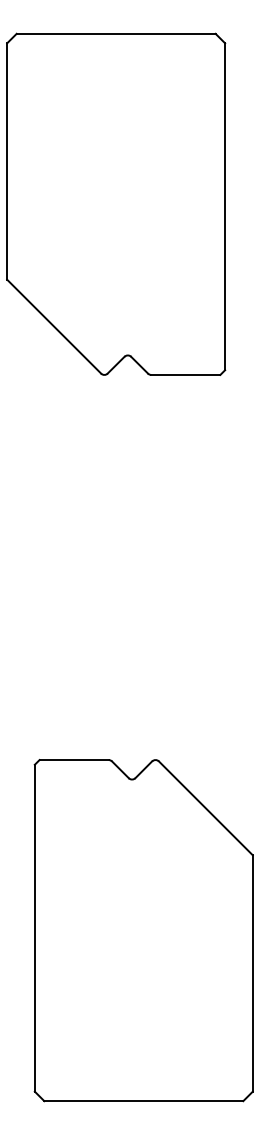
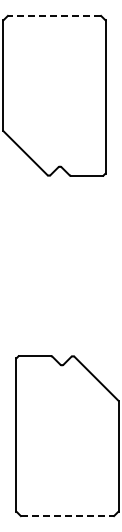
line: (116, 32) -> (54, 15), solid -> dashed
line: (143, 1102) -> (67, 516), solid -> dashed

